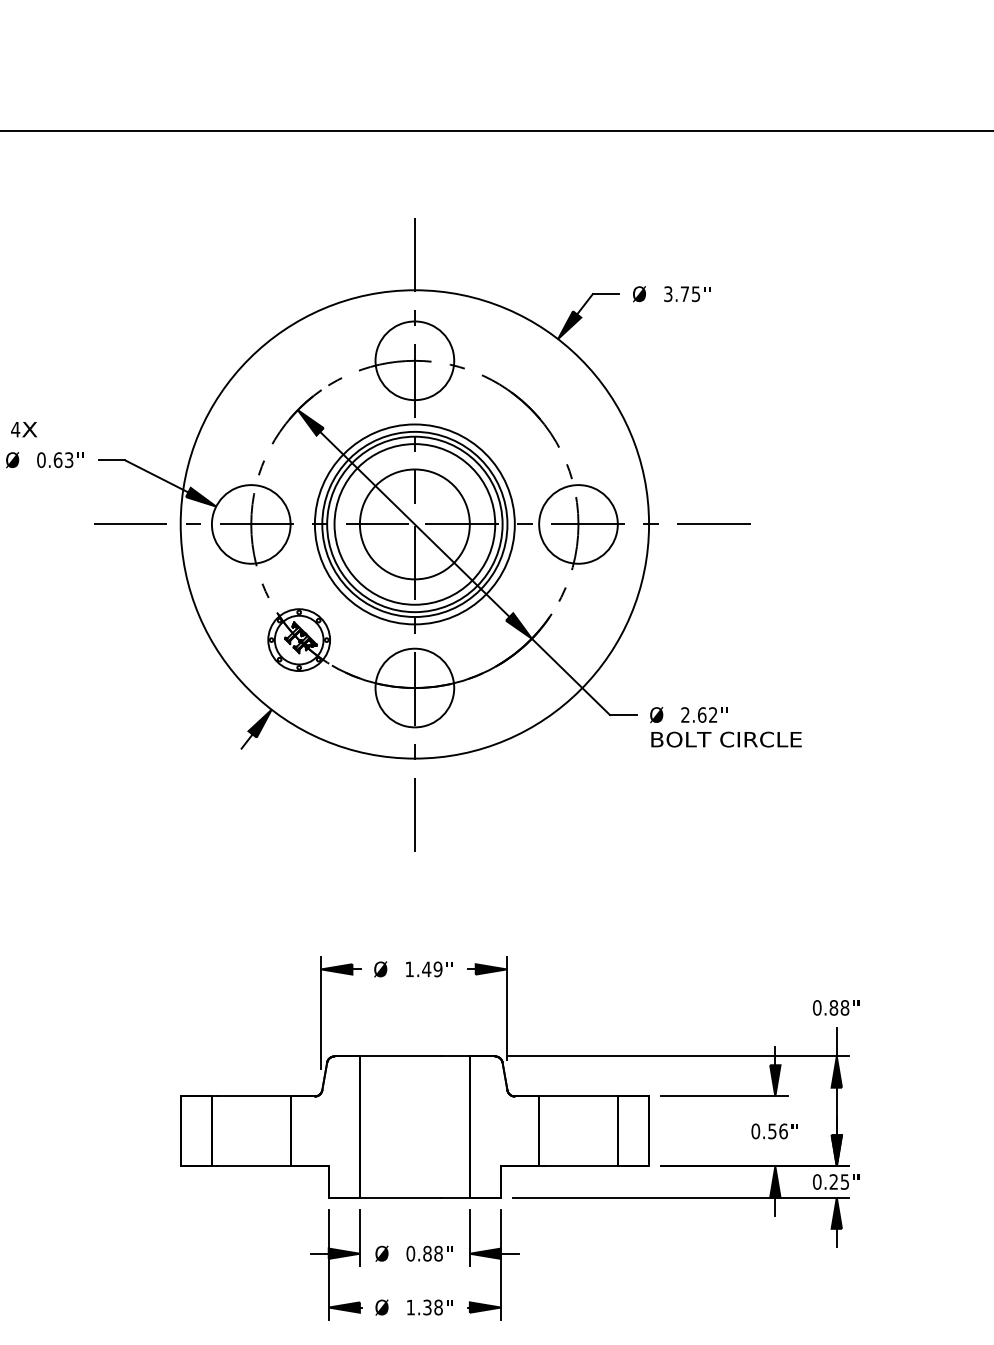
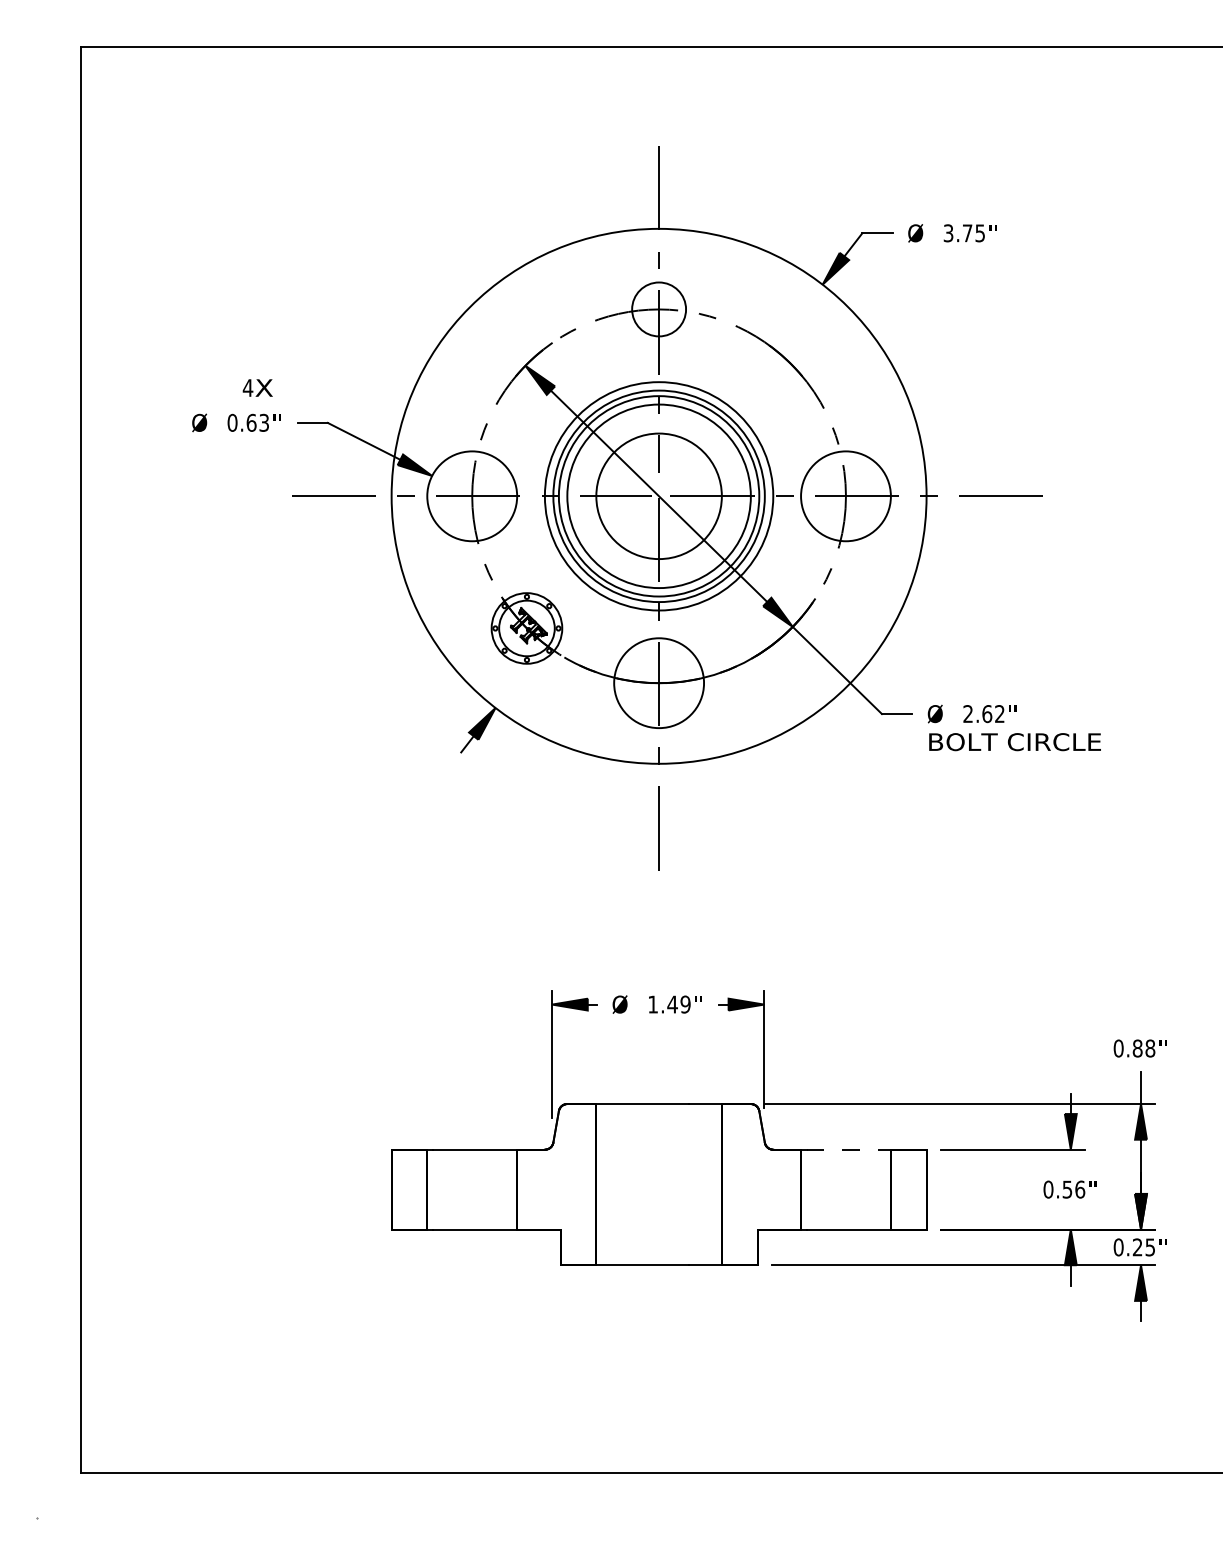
circle: (415, 360) -> (659, 309), size x0.6
text: (23, 429) -> (257, 387), moved
line: (581, 1096) -> (849, 1149), solid -> dashed
part: (414, 1264) -> (658, 1341), removed

